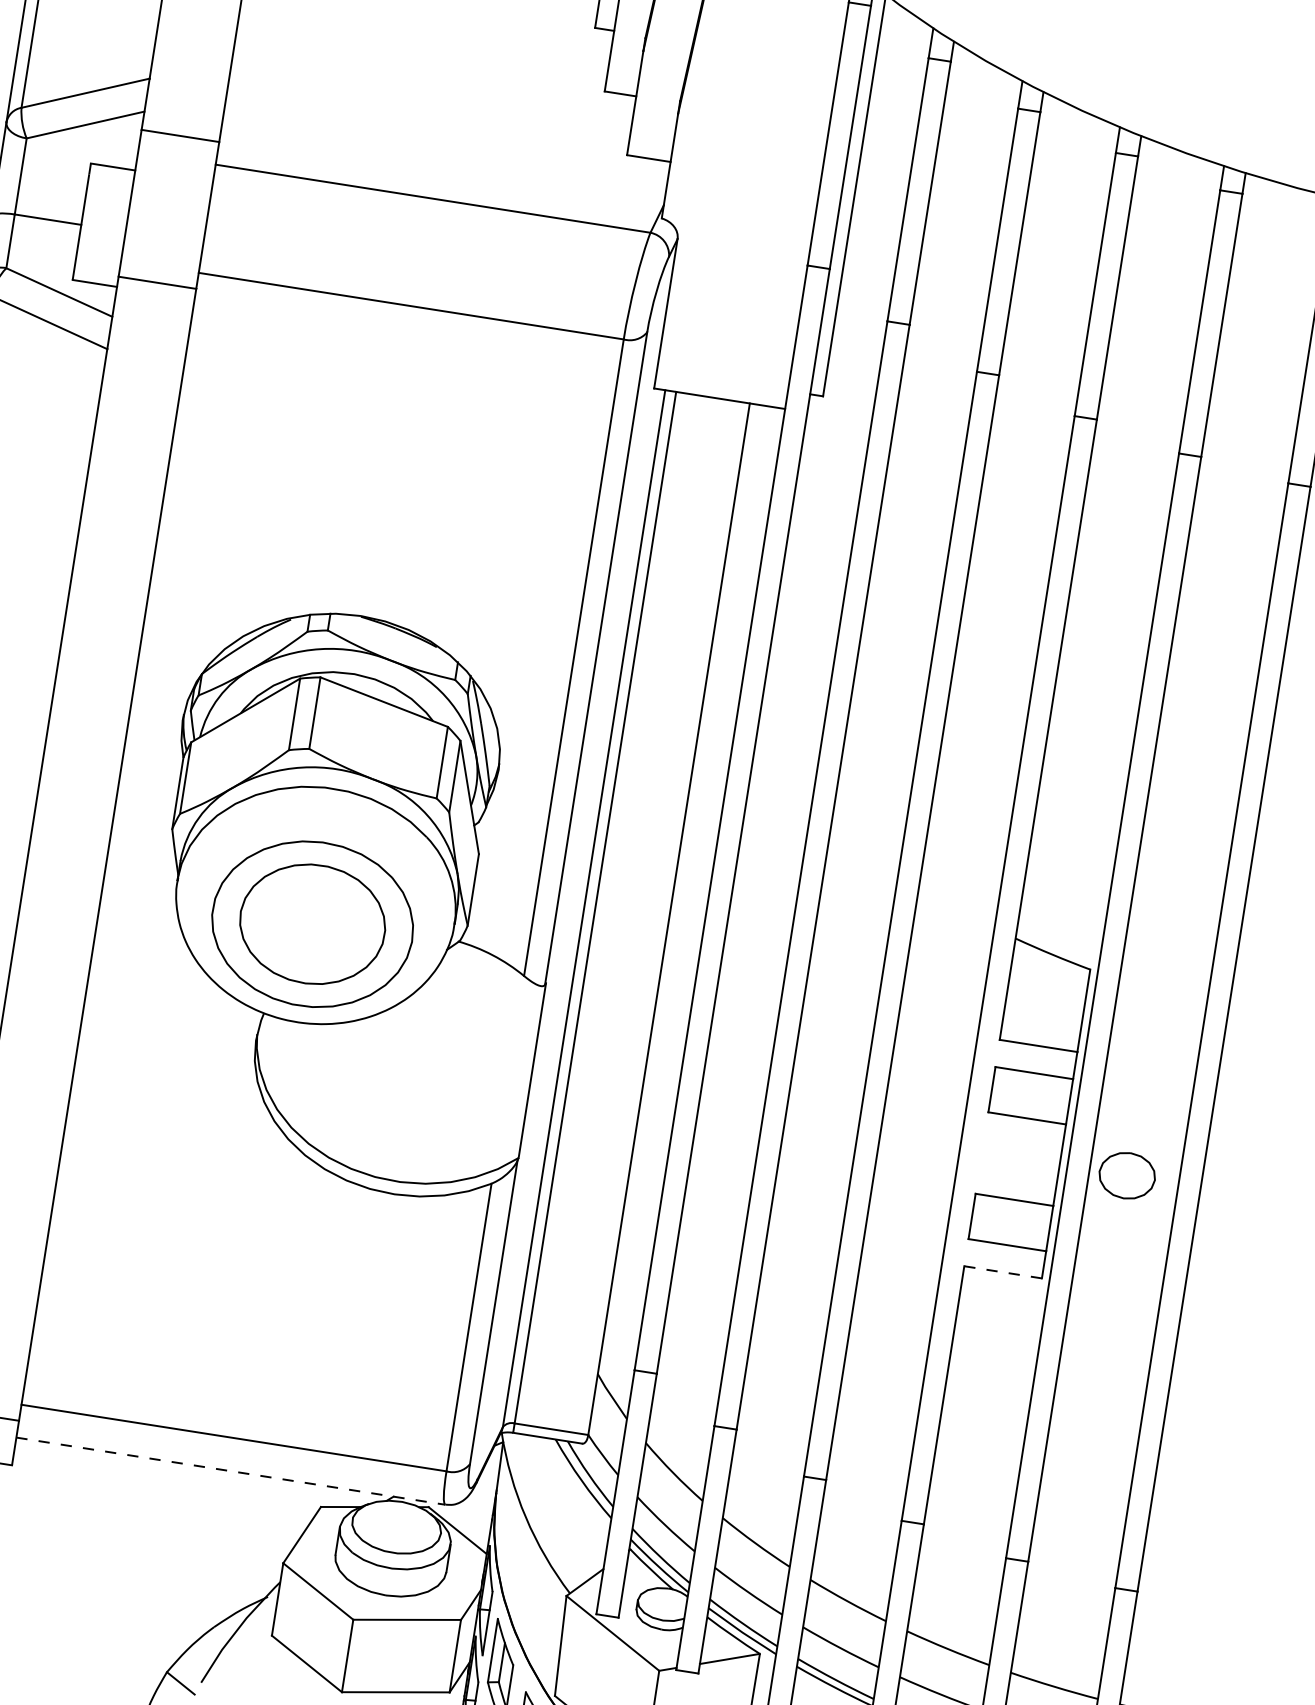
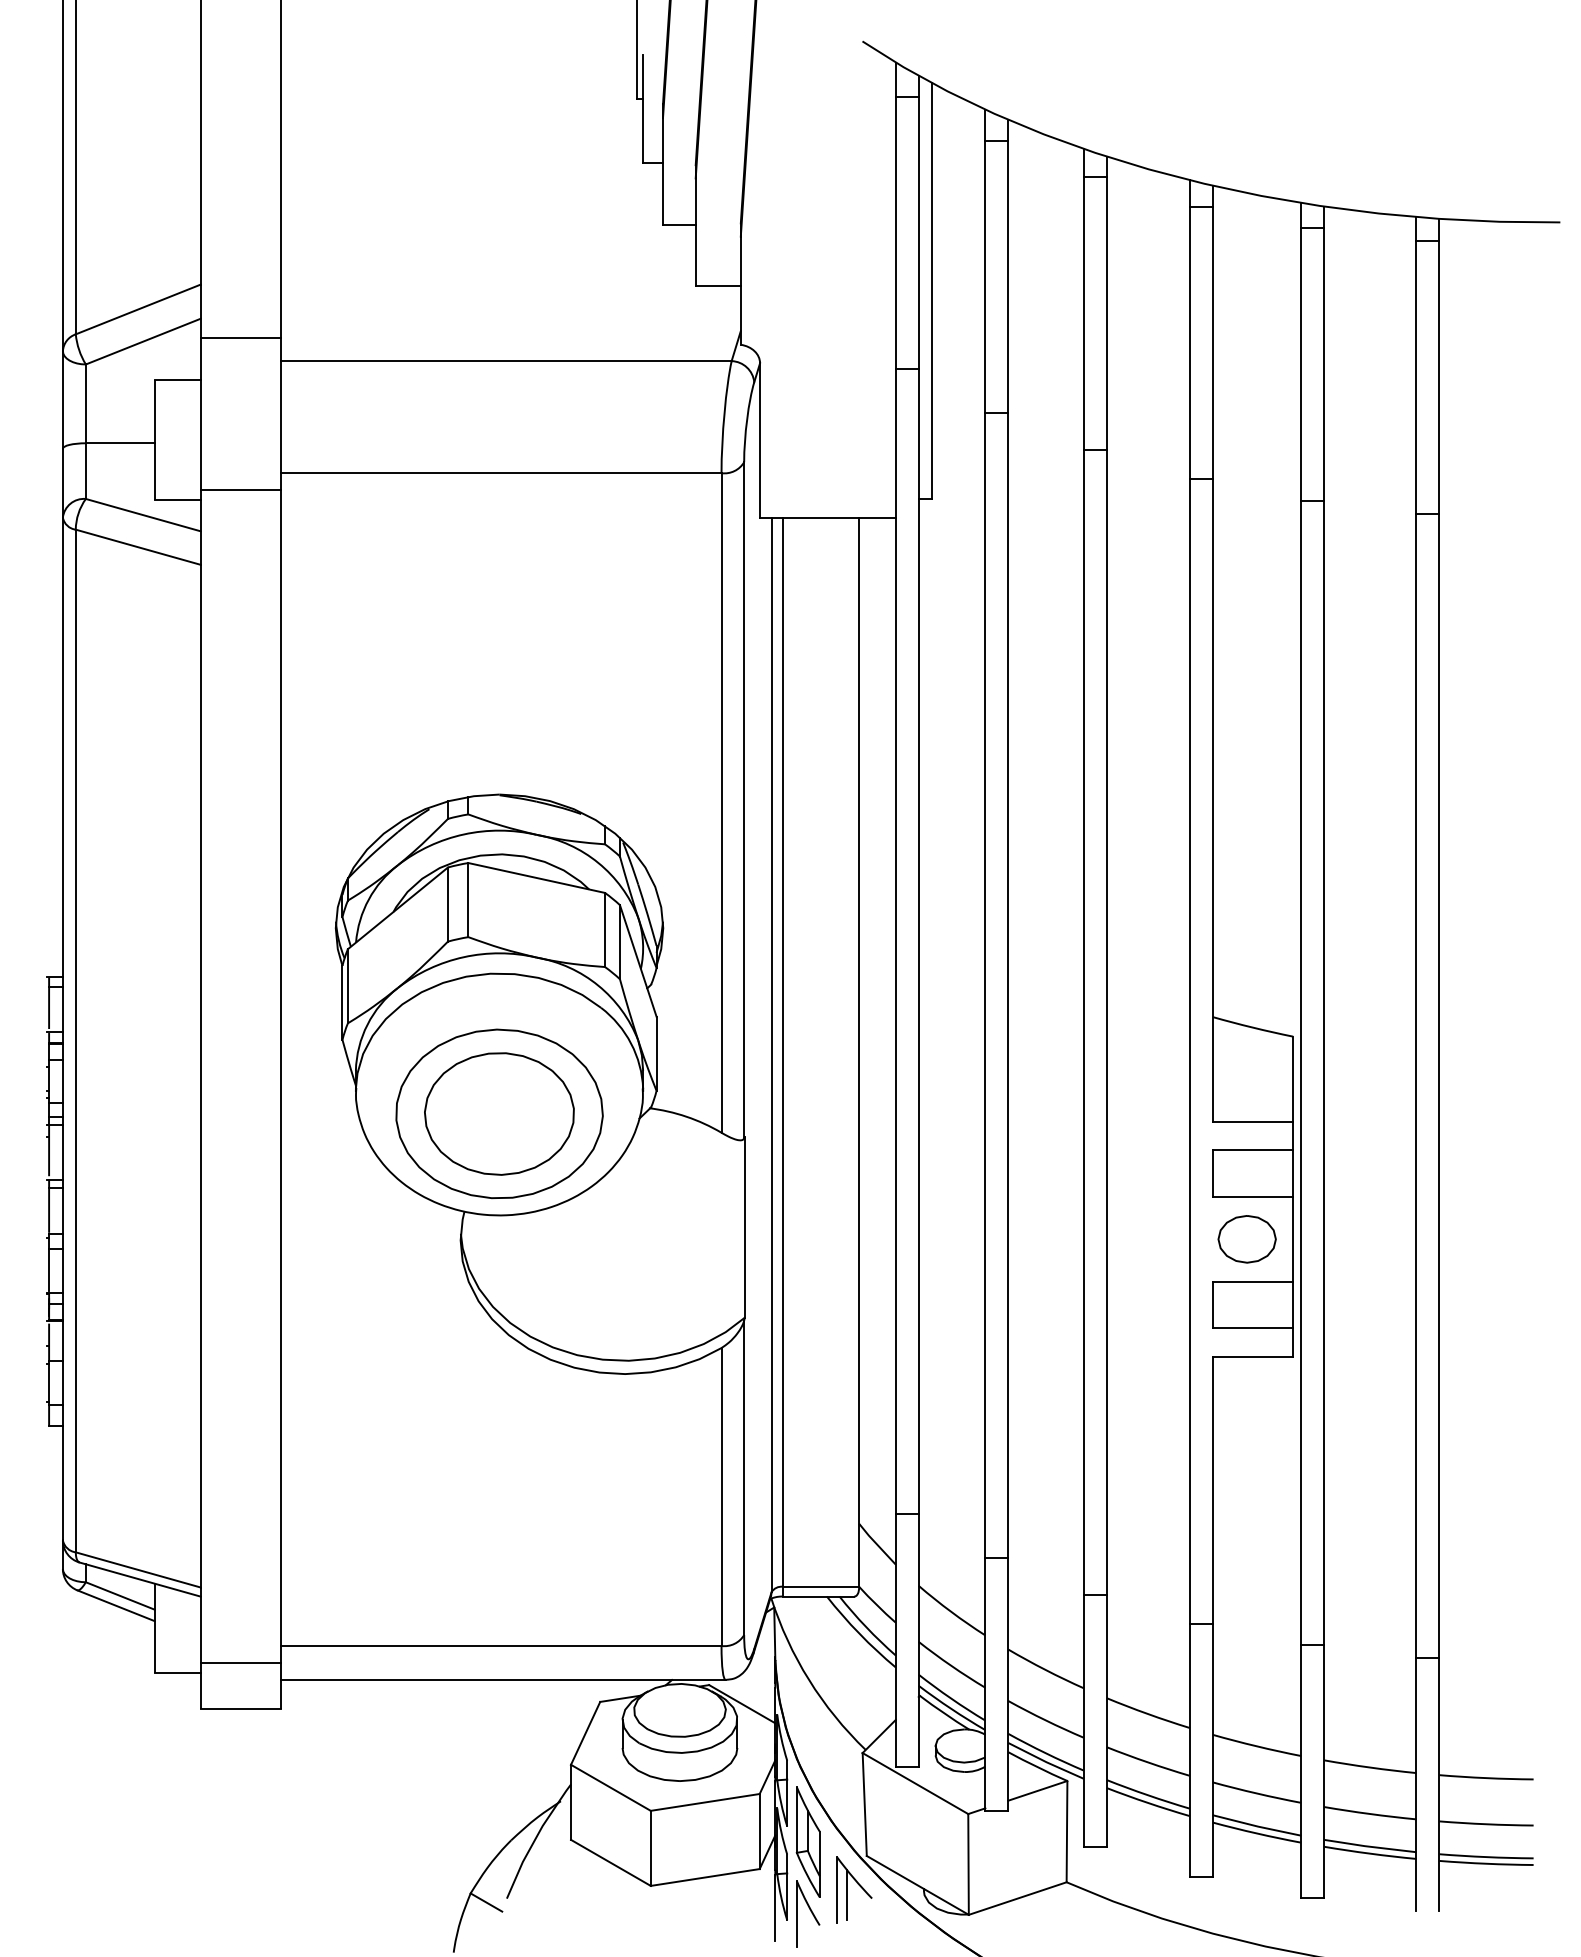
part: (1126, 1175) -> (1246, 1239), moved
line: (1003, 1272) -> (1253, 1356), dashed -> solid
line: (231, 1471) -> (504, 1680), dashed -> solid

